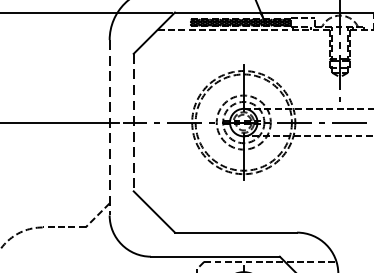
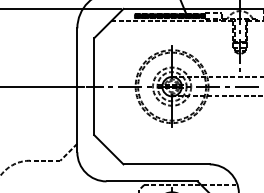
line: (133, 122) -> (94, 86), dashed -> solid
line: (109, 128) -> (77, 90), dashed -> solid

